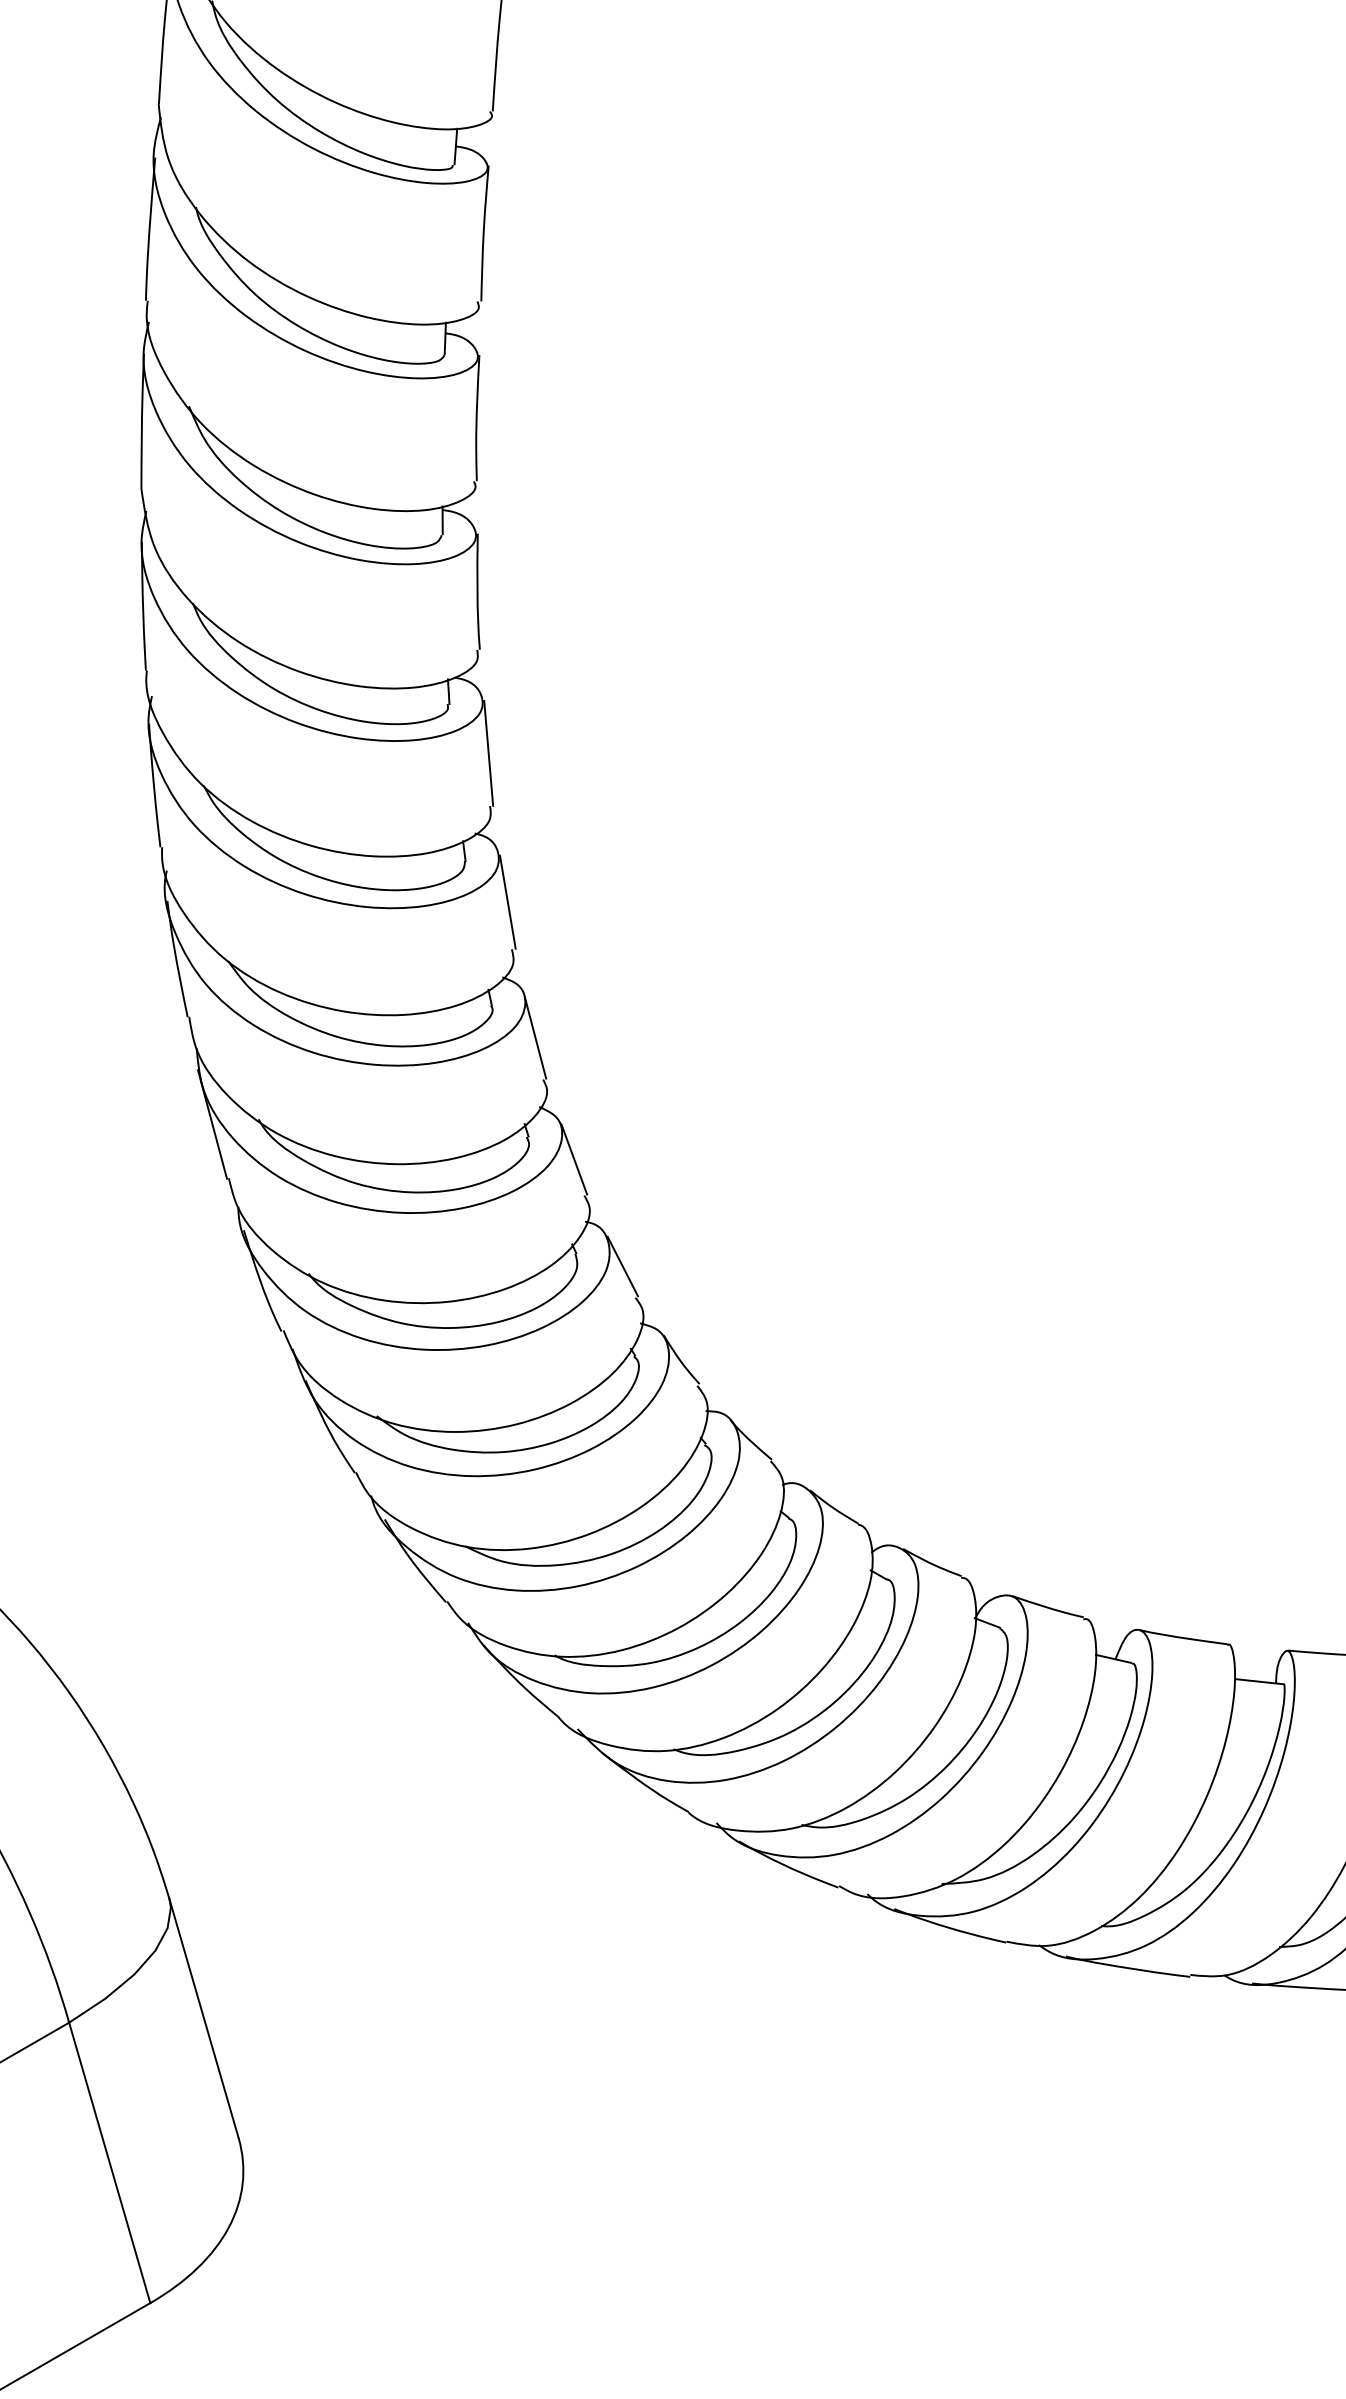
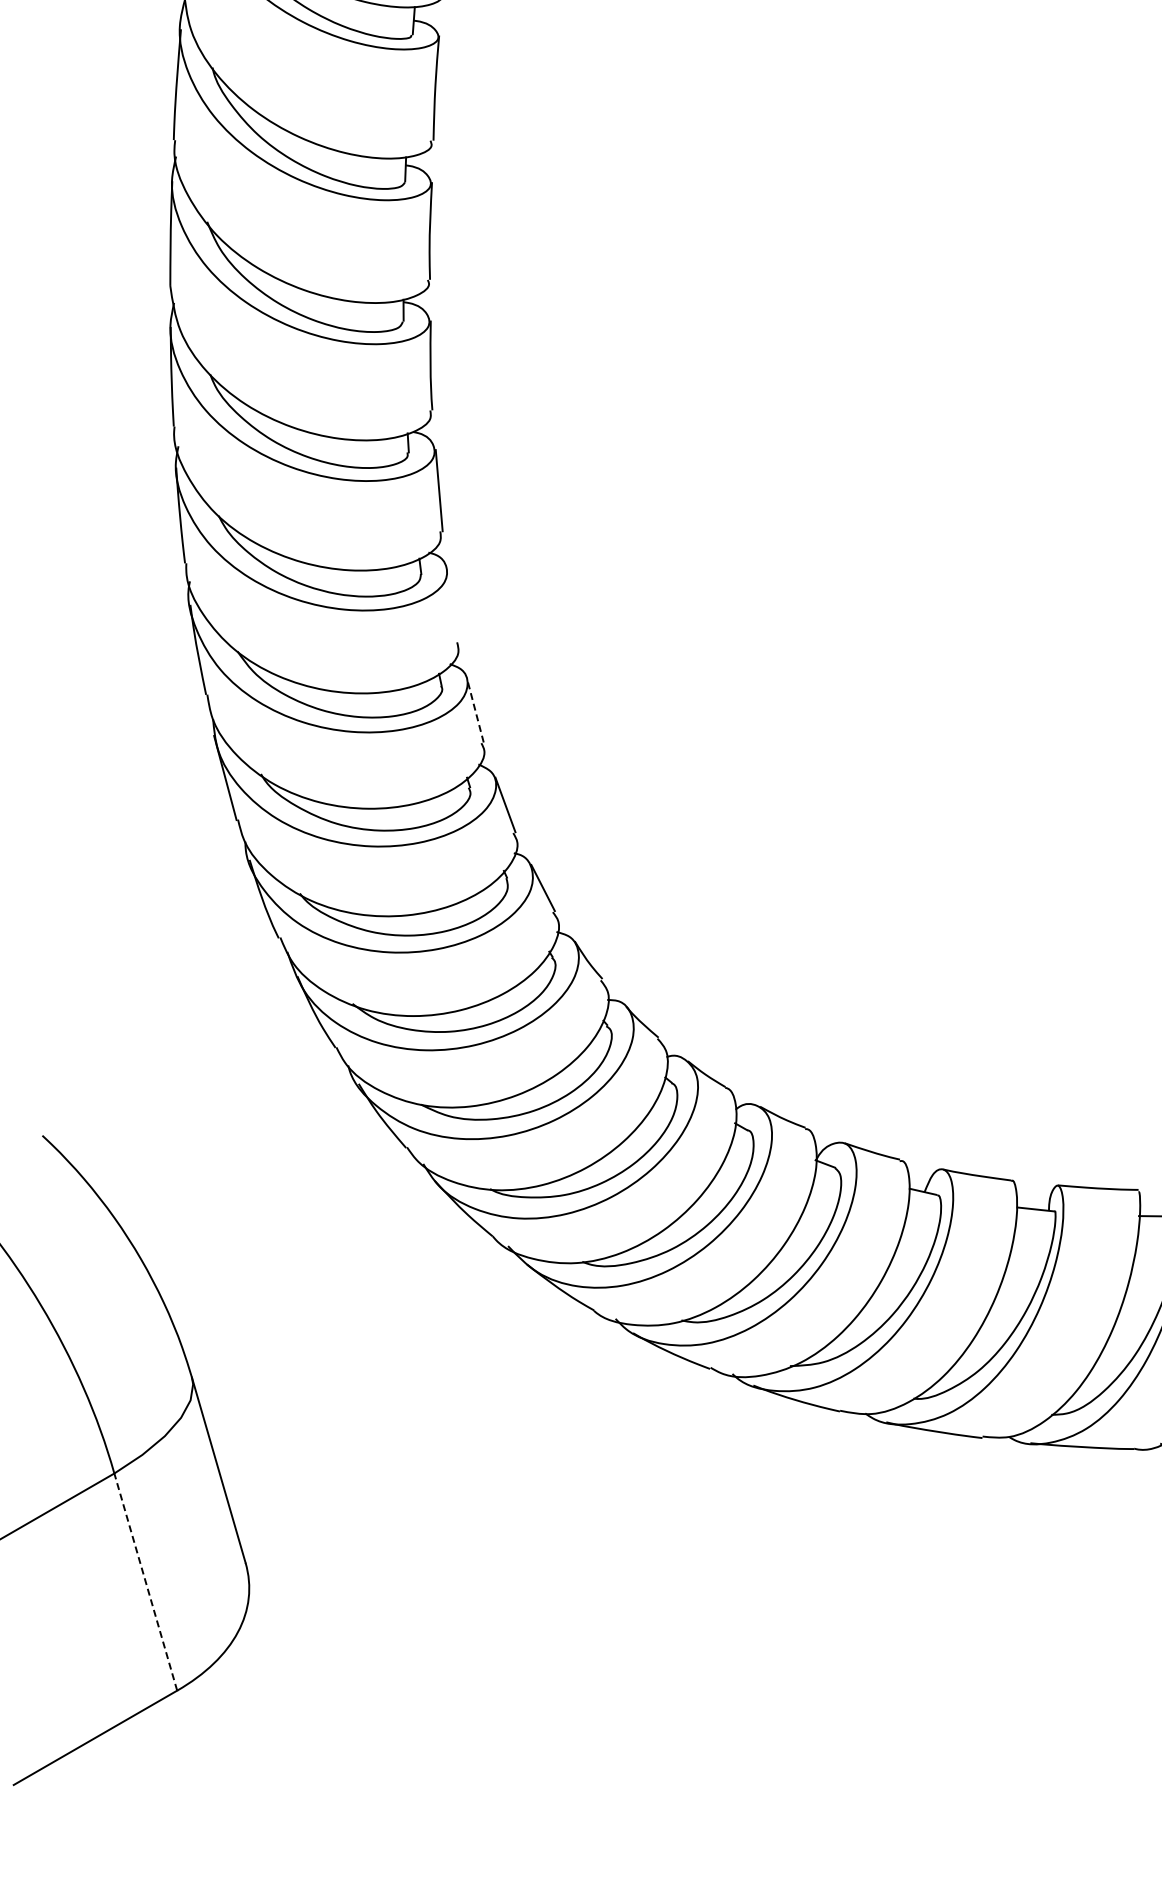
line: (508, 901) -> (454, 605), removed
line: (535, 1037) -> (475, 710), solid -> dashed
line: (109, 2162) -> (145, 1581), solid -> dashed

